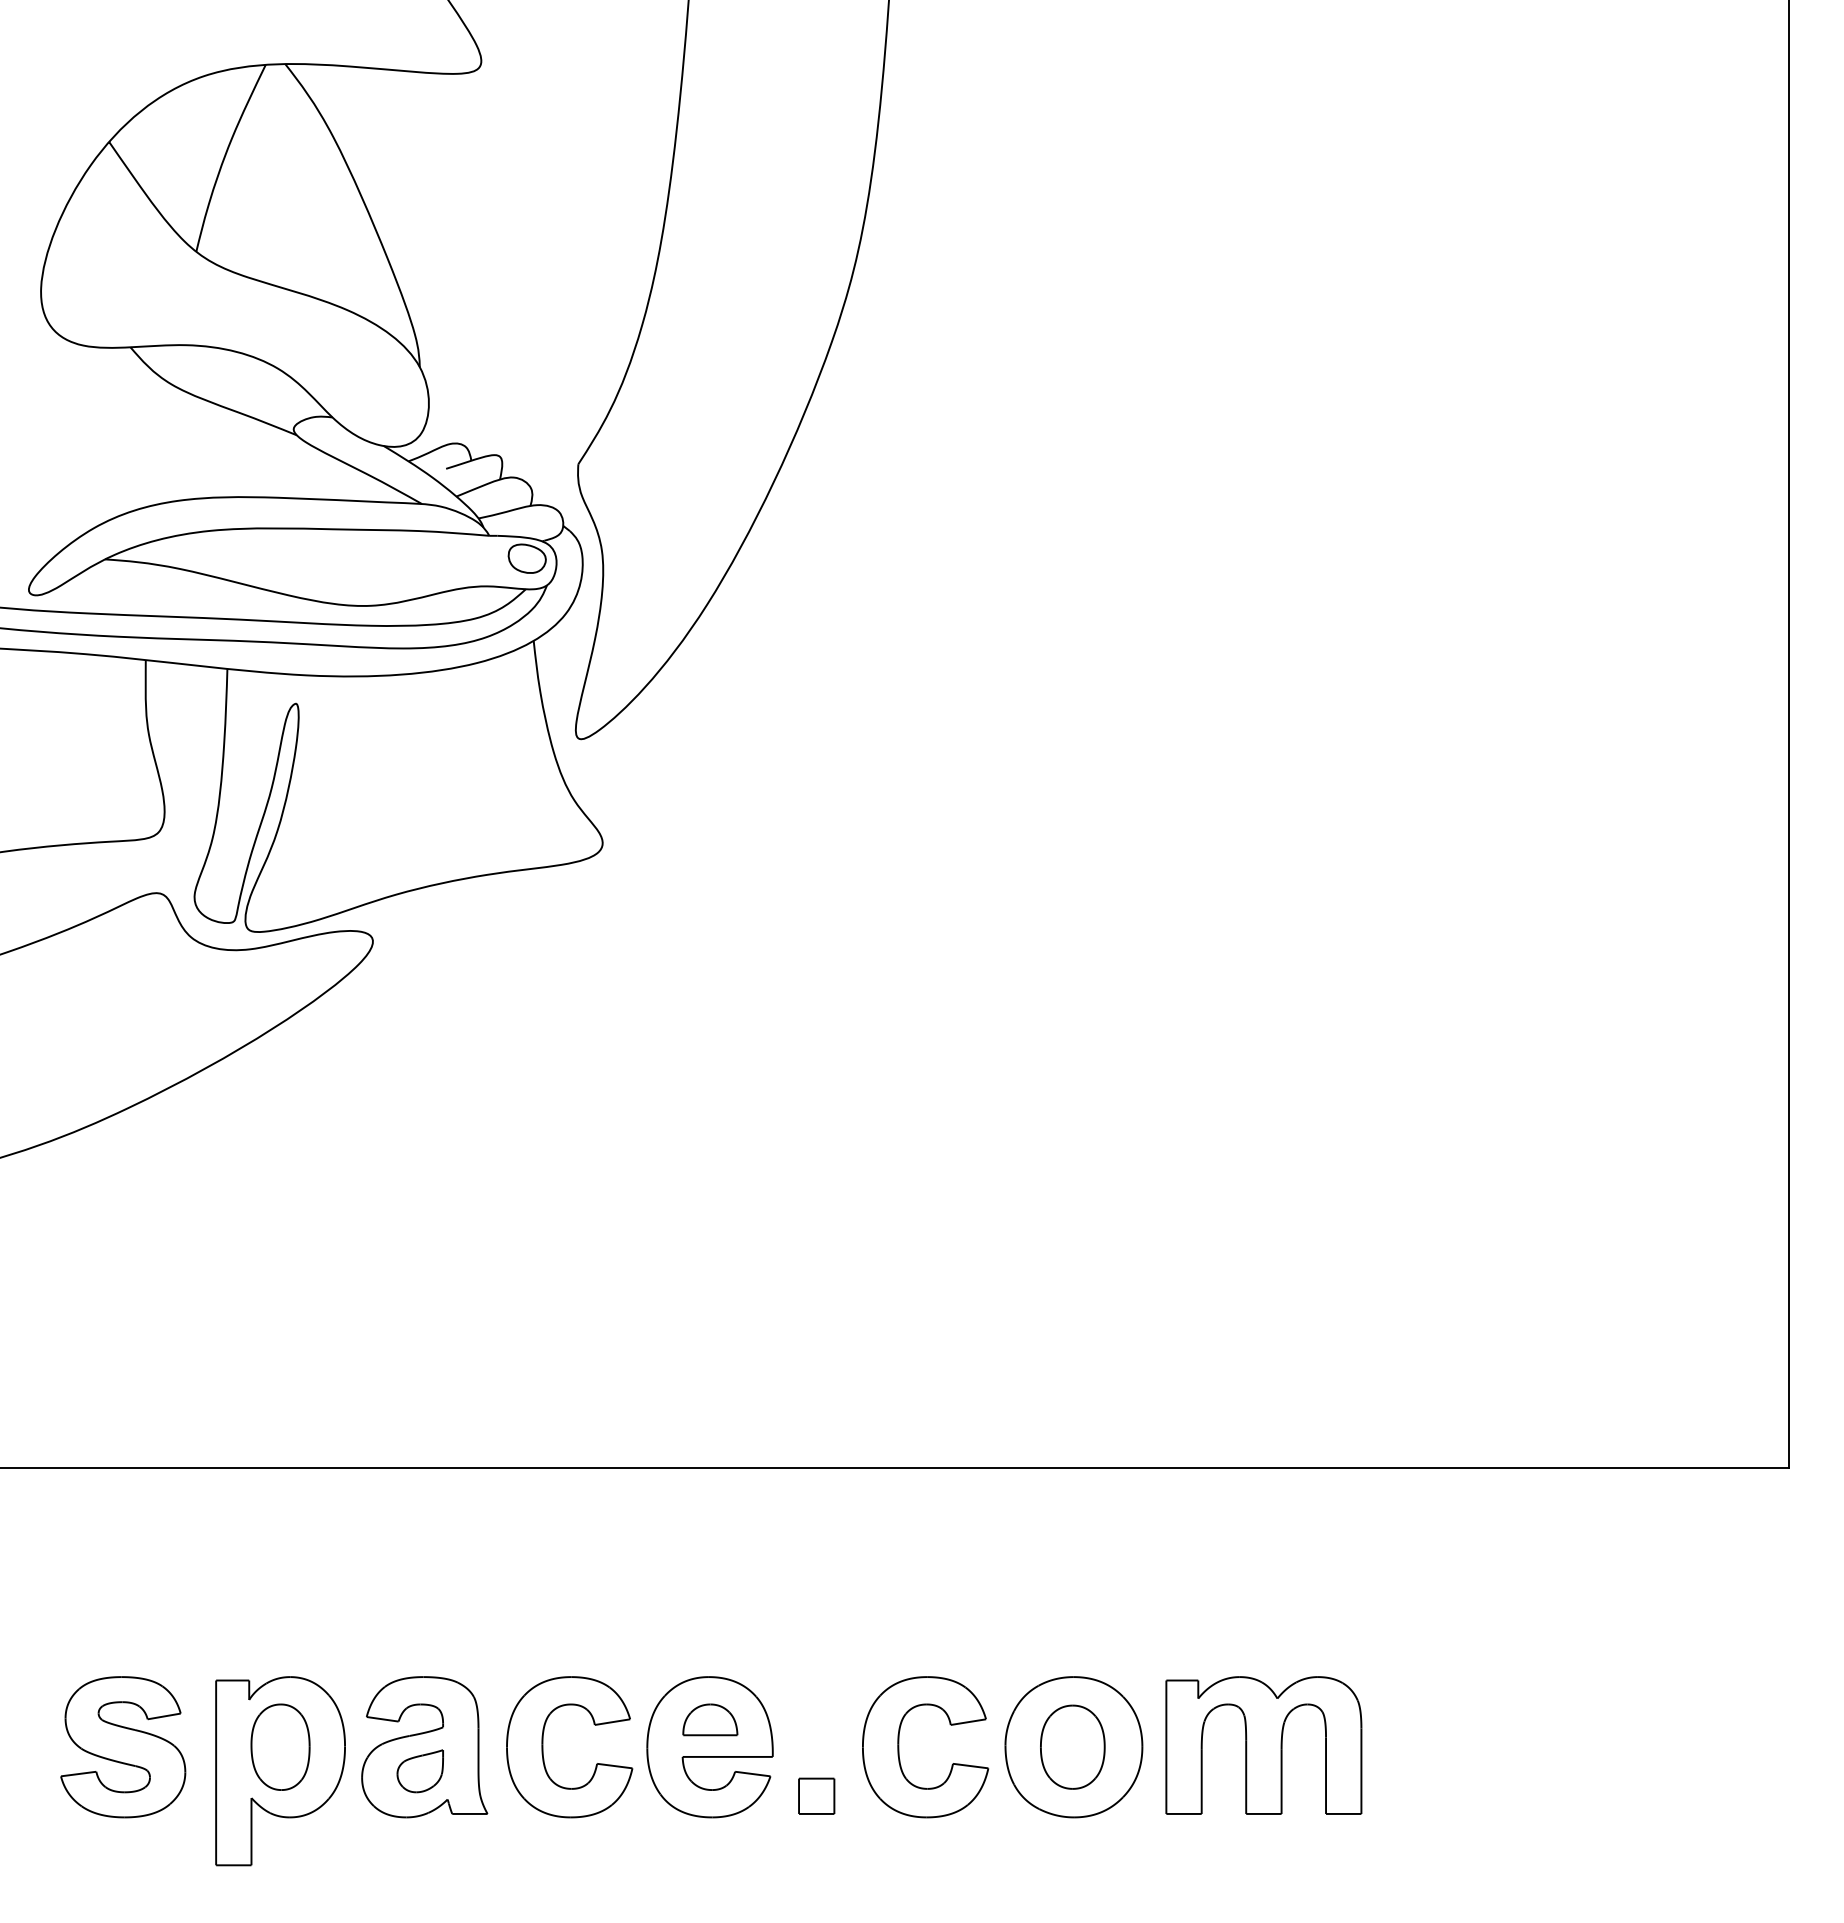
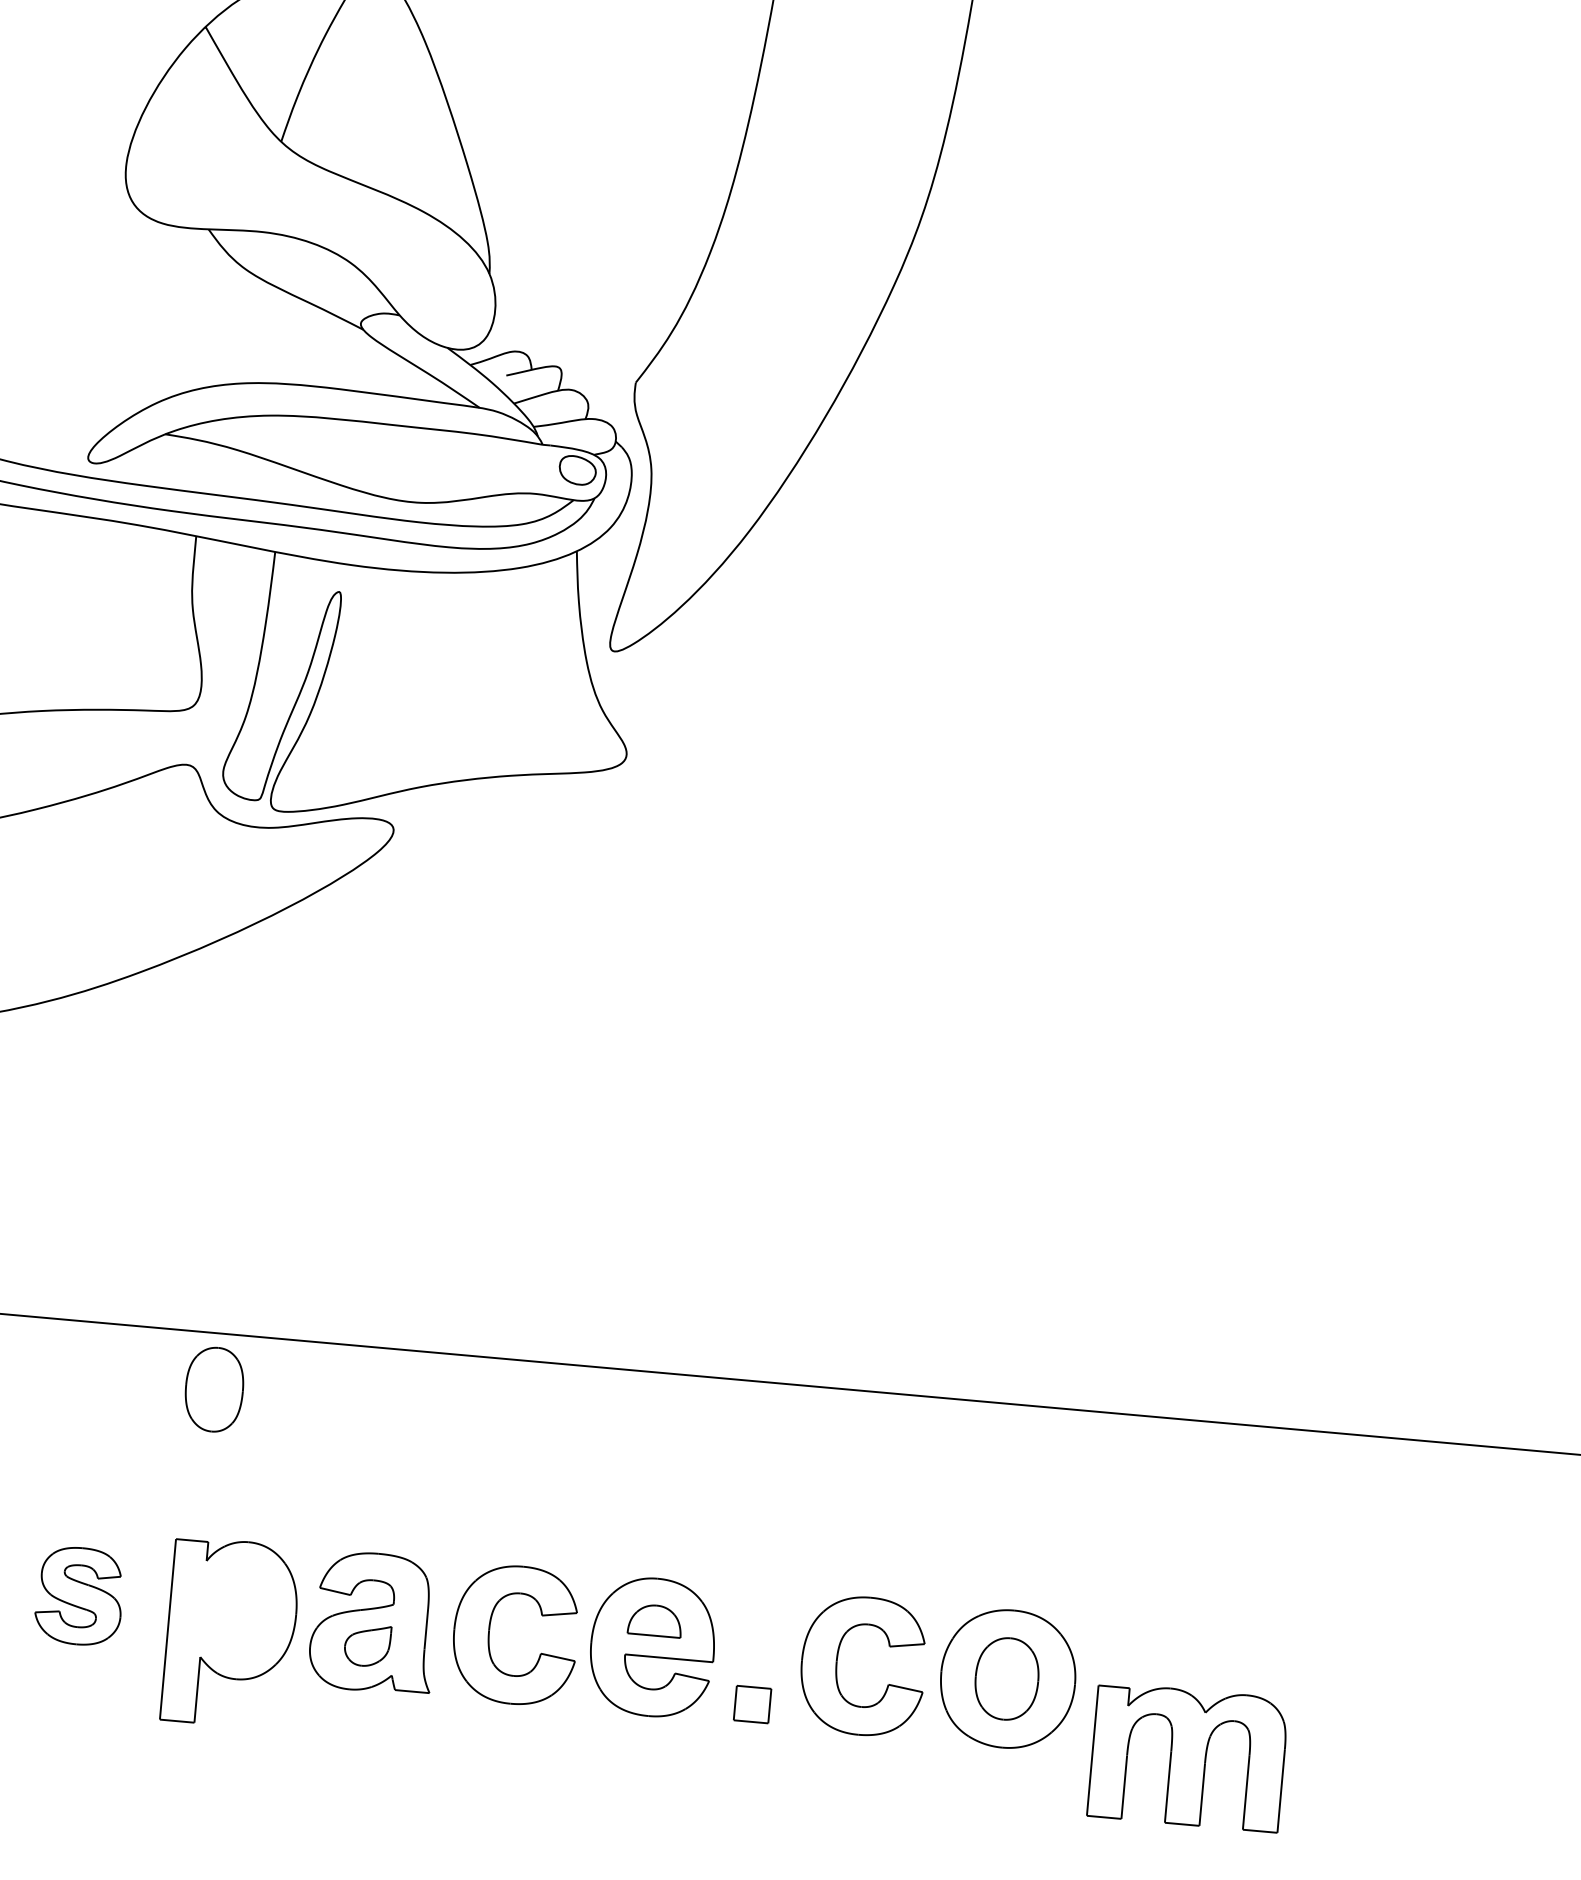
part: (1263, 1745) -> (1187, 1757), moved
part: (280, 1746) -> (214, 1388), moved
part: (123, 1747) -> (79, 1596), size x0.7

